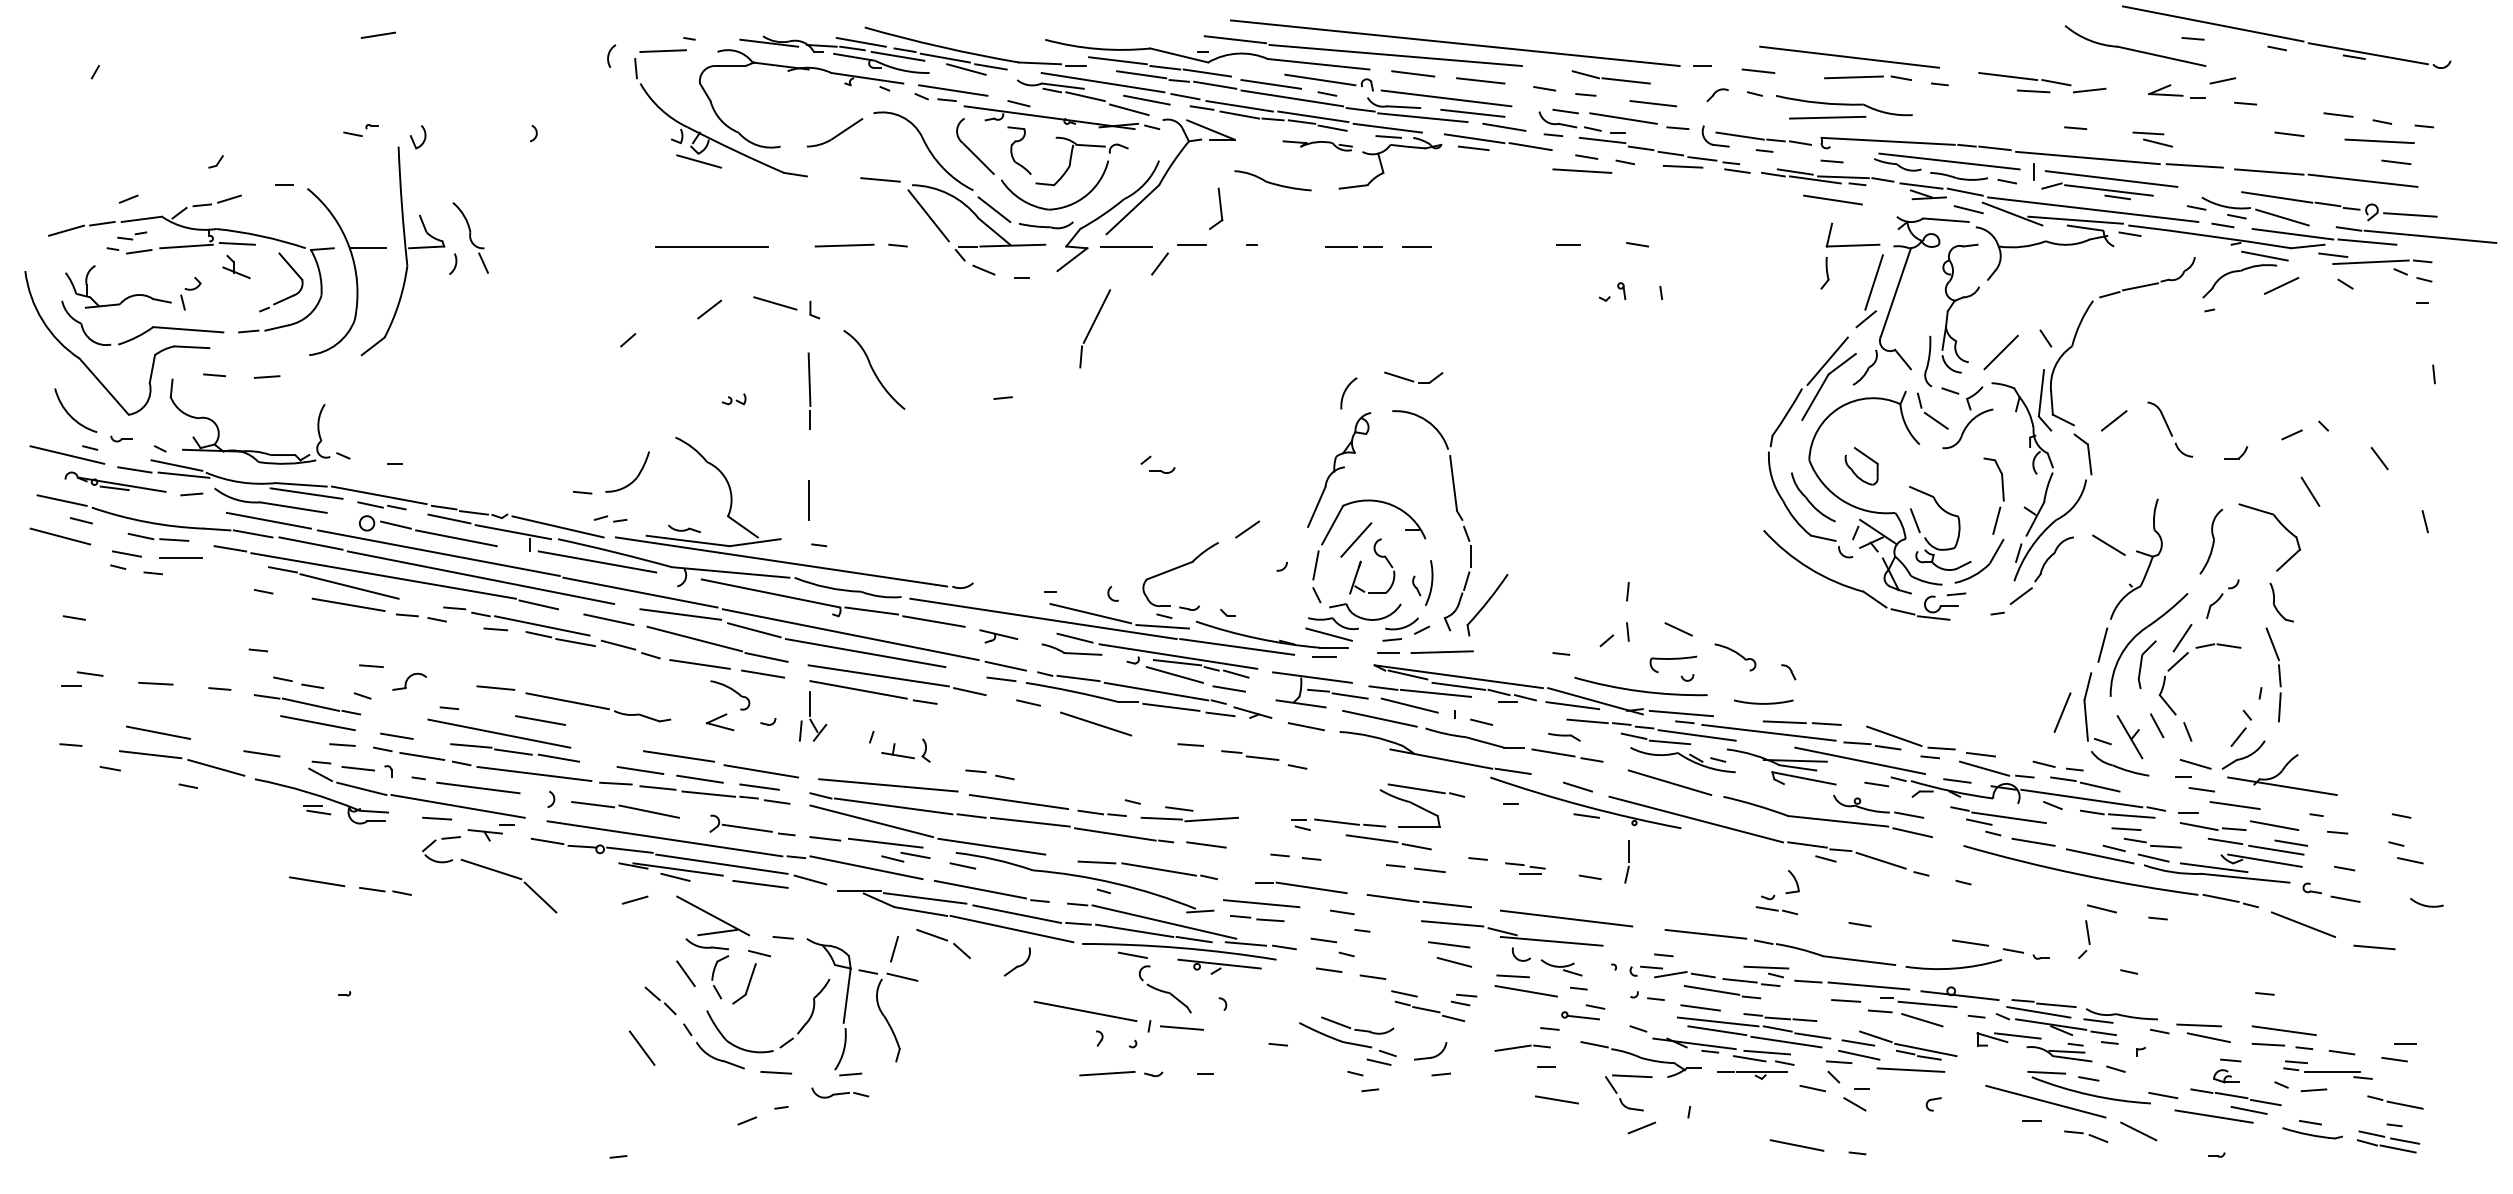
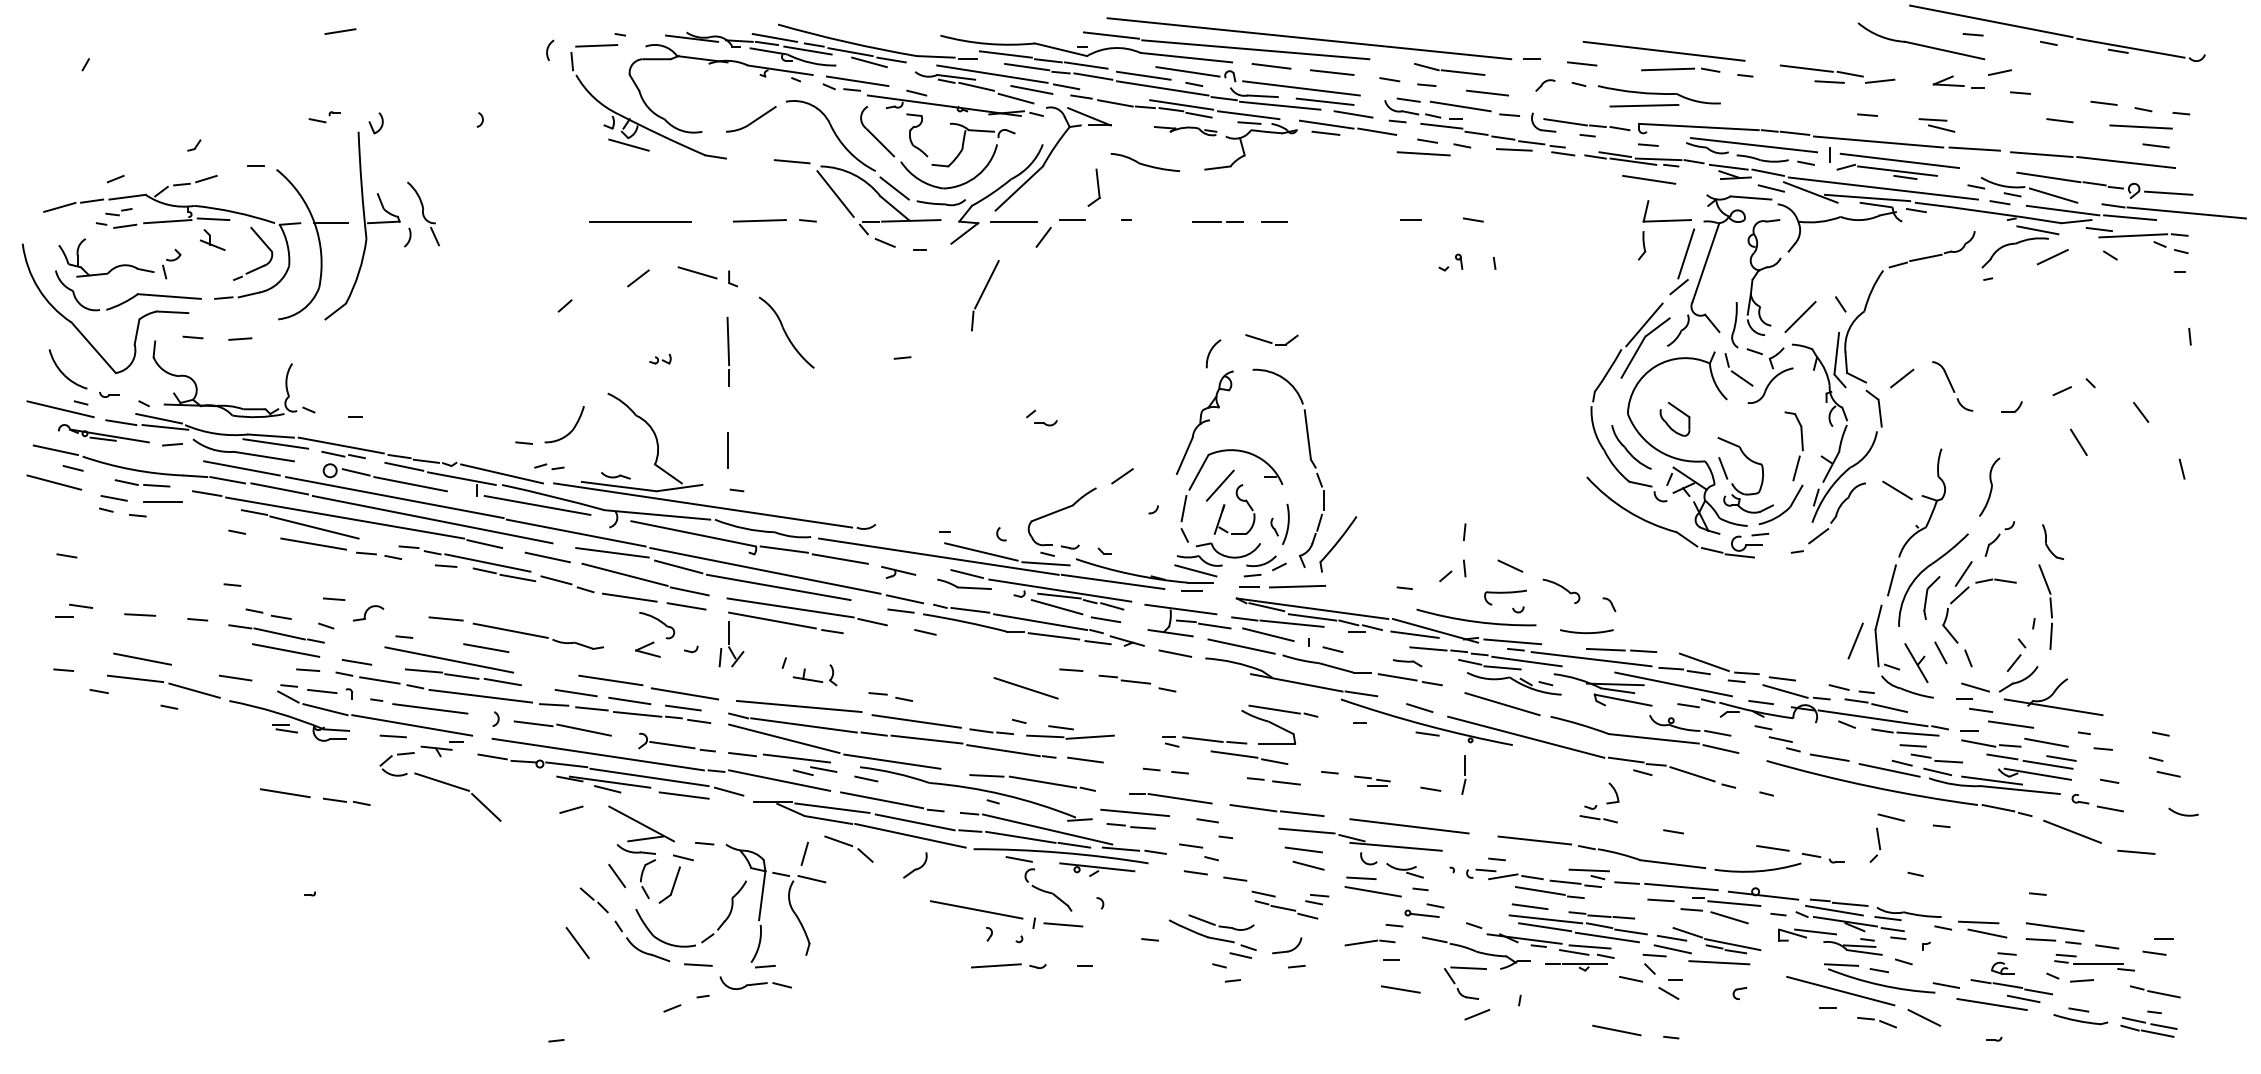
line: (1239, 106) -> (1115, 95), removed
part: (2281, 525) -> (2052, 472), removed
line: (1095, 724) -> (1025, 688), moved
line: (2008, 817) -> (1807, 735), removed
part: (1646, 995) -> (1481, 895), removed
part: (840, 1093) -> (756, 983), size x1.4

